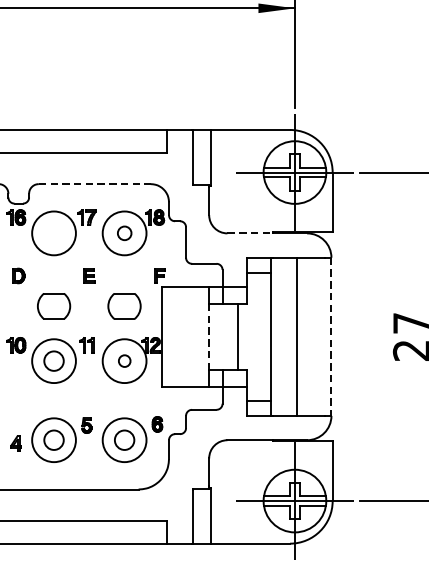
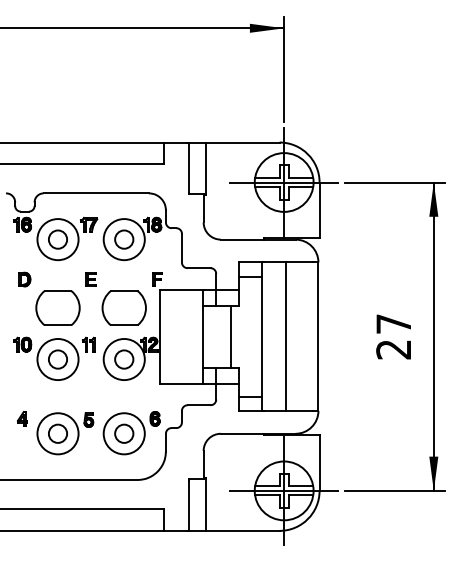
line: (95, 184) -> (96, 193), dashed -> solid
circle: (53, 233) -> (57, 239), added
circle: (124, 233) -> (124, 239), size x1.43
line: (250, 233) -> (242, 239), dashed -> solid
part: (53, 305) -> (57, 307), size x1.43
part: (123, 305) -> (123, 307), size x1.43
line: (209, 336) -> (203, 336), dashed -> solid
line: (331, 337) -> (318, 337), dashed -> solid
circle: (124, 361) -> (124, 359), size x1.67
part: (16, 443) -> (22, 418), moved

